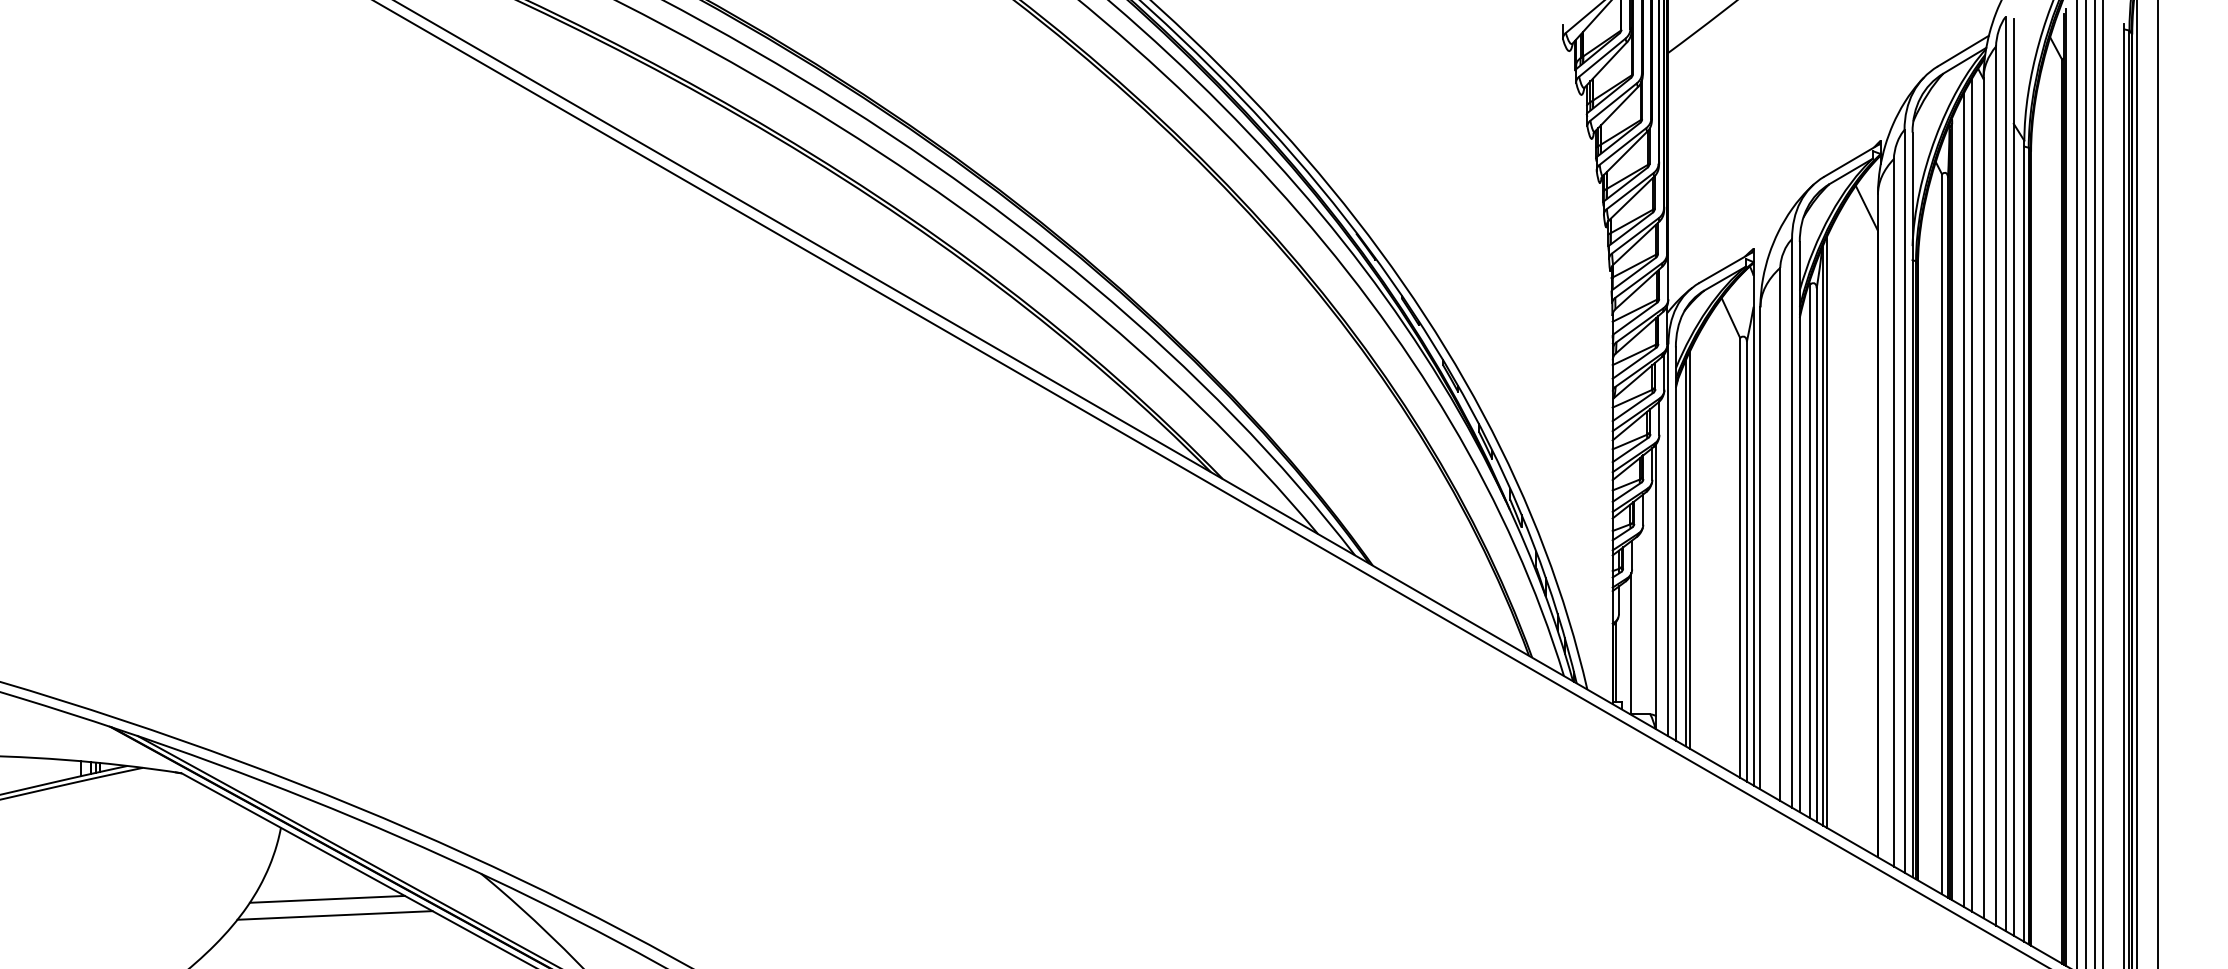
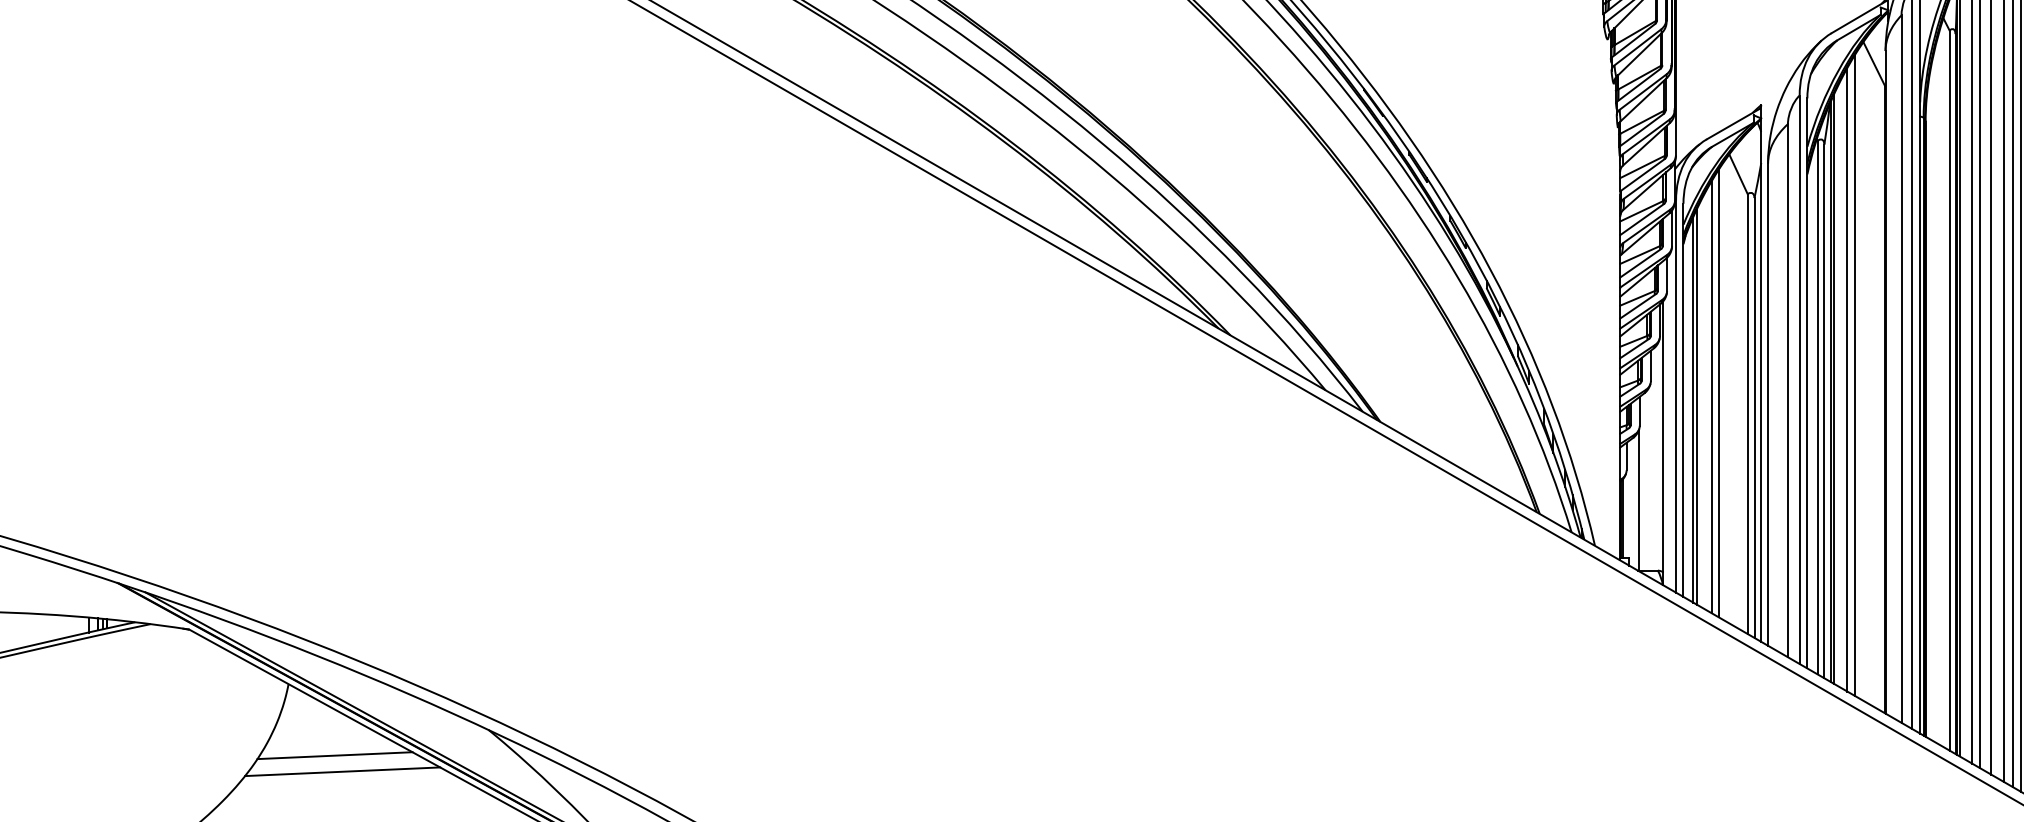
line: (1847, 518) -> (1855, 374), added
line: (1839, 523) -> (1847, 379), added
line: (1711, 537) -> (1719, 393), added
line: (1704, 540) -> (1712, 396), added

